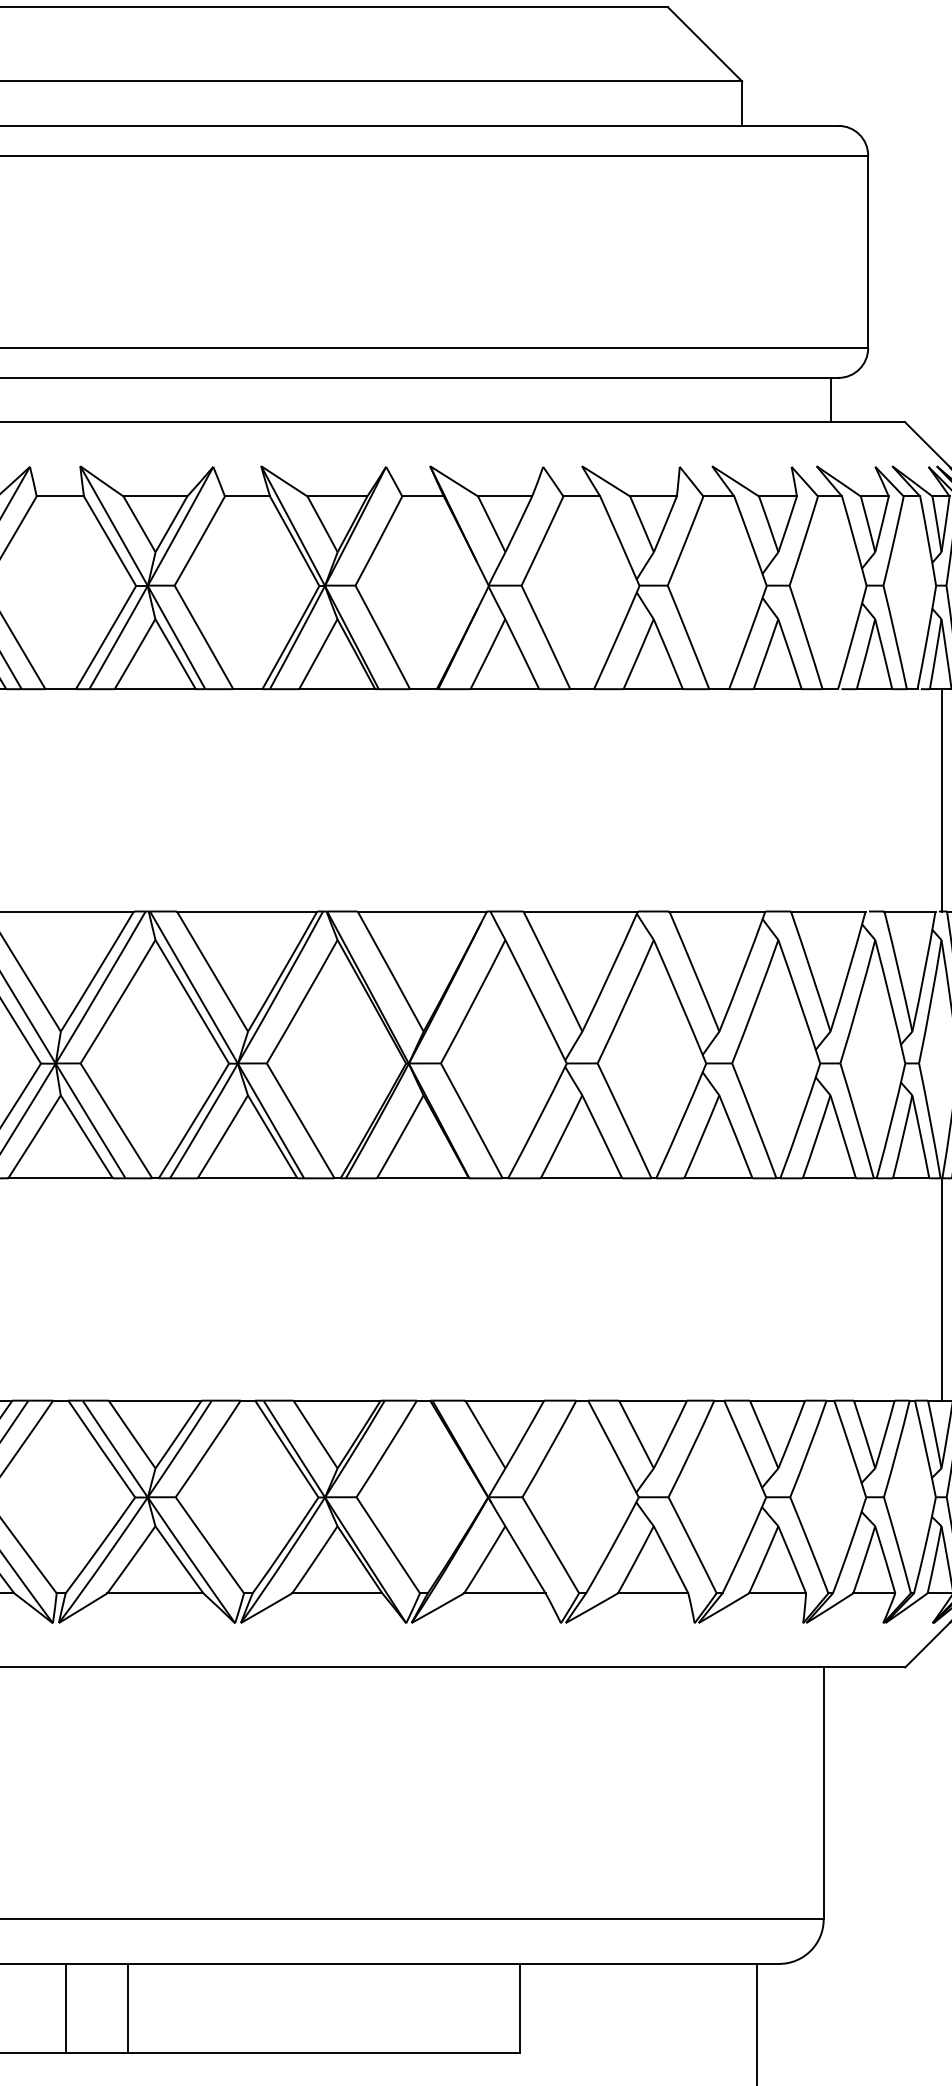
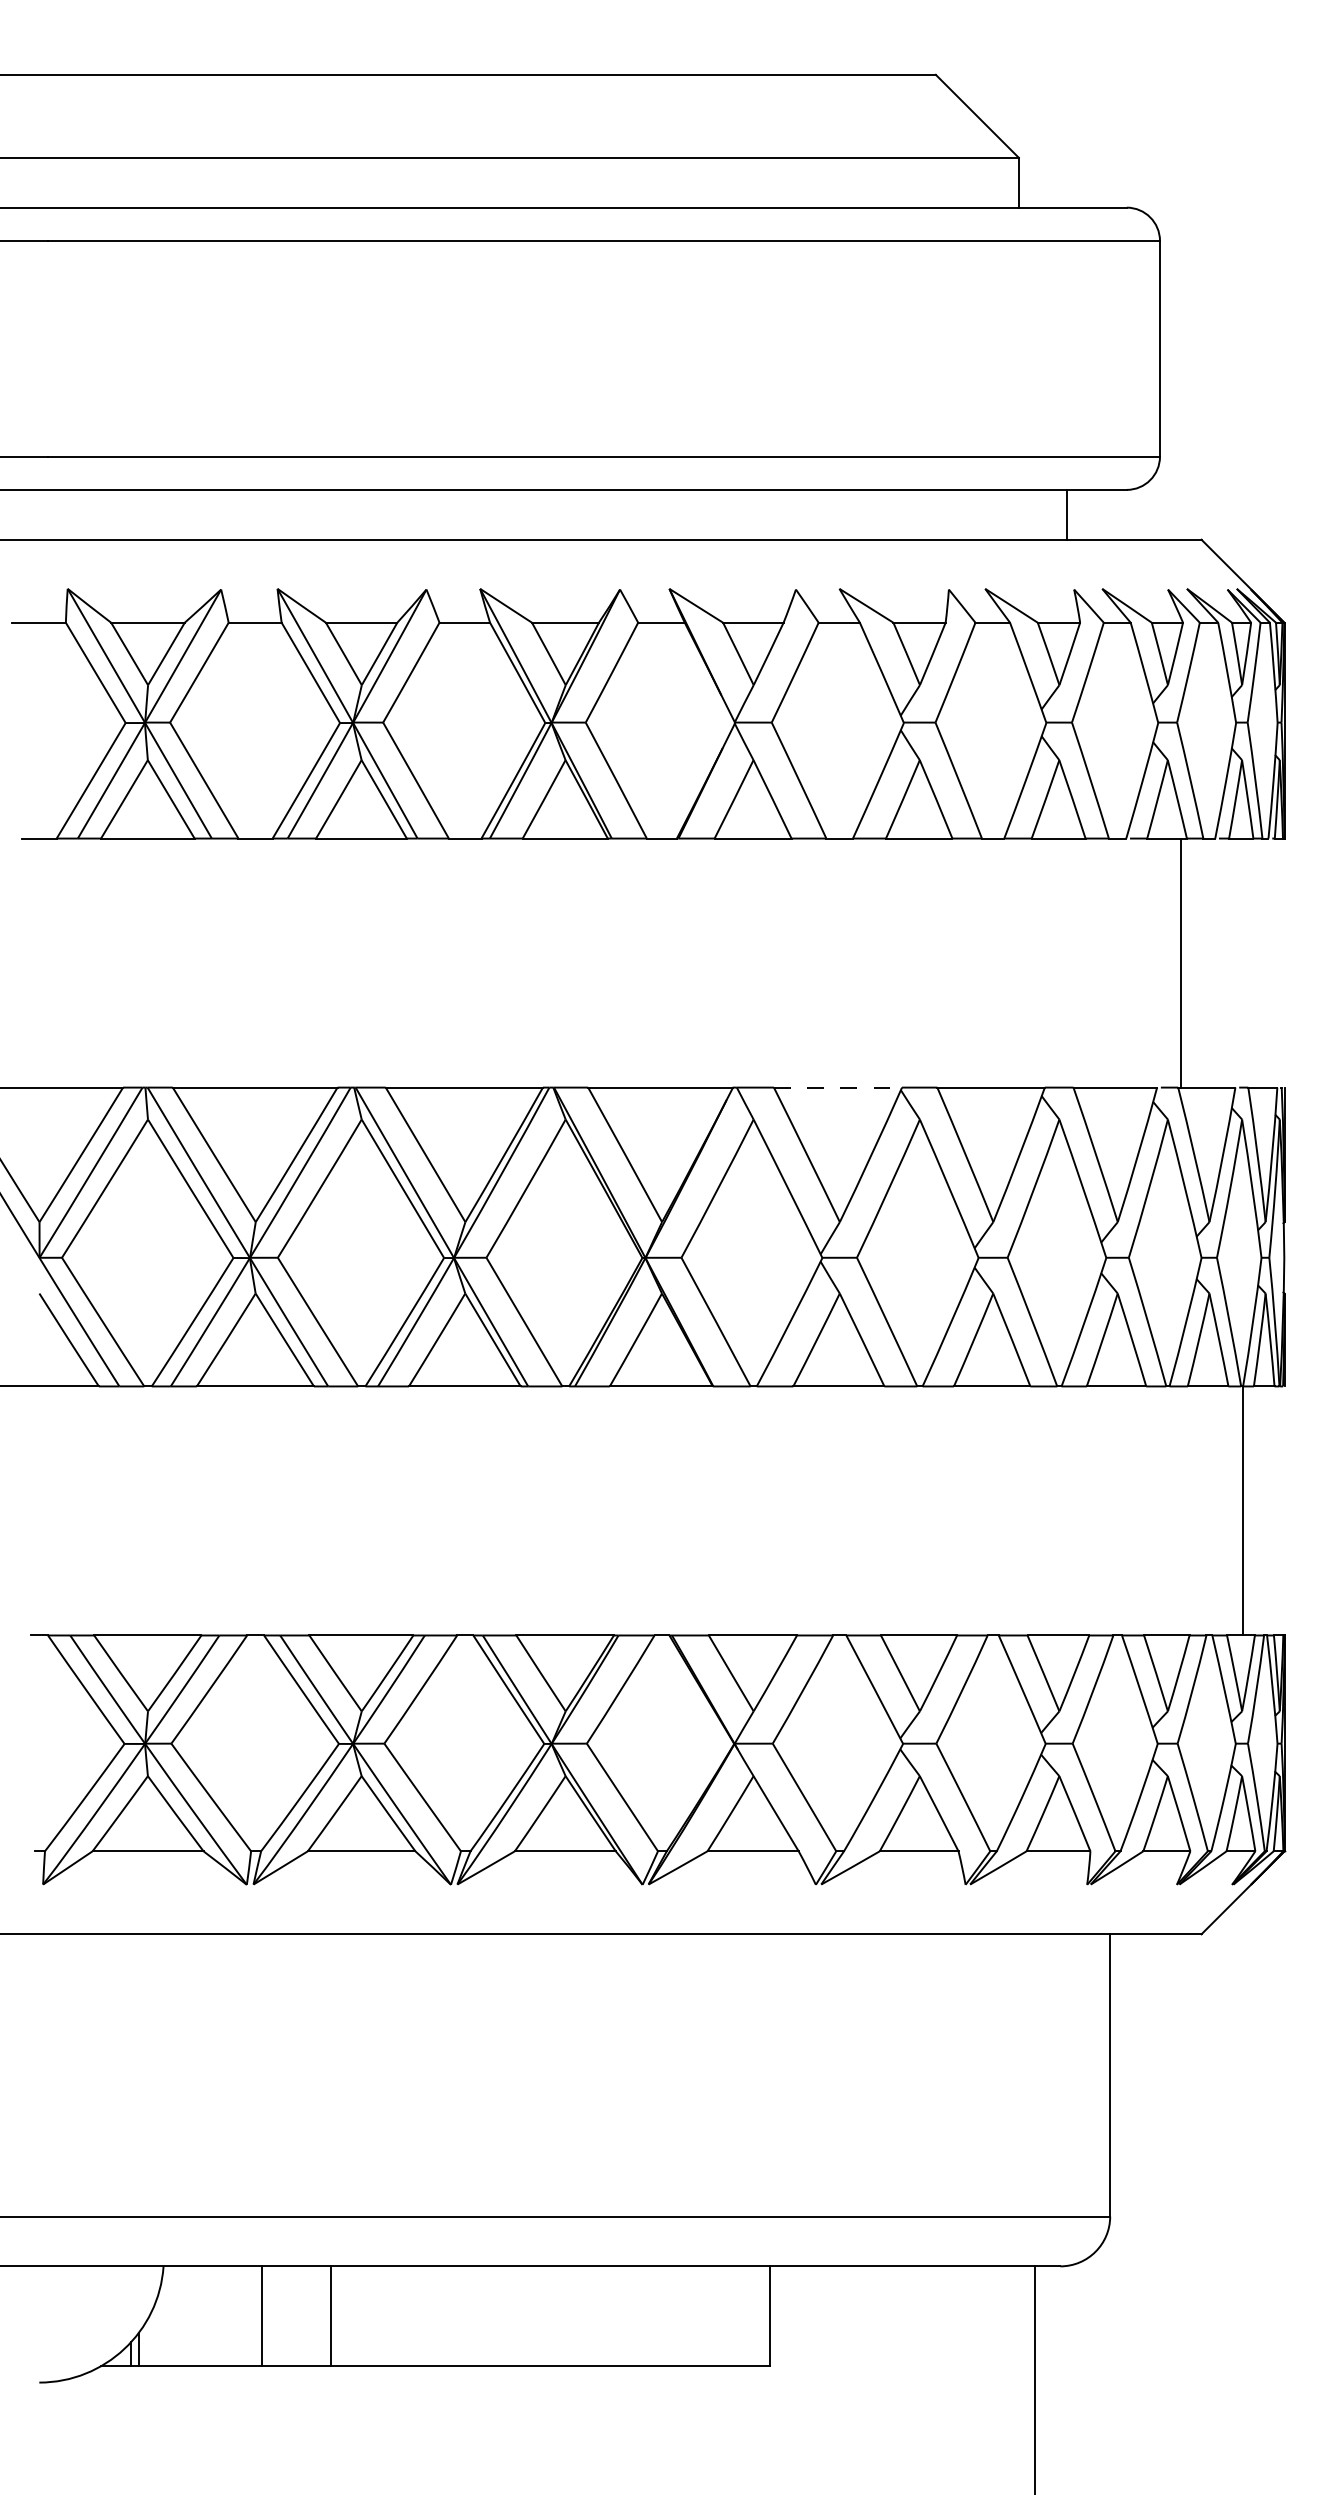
line: (831, 399) -> (1067, 514), moved
line: (942, 799) -> (1181, 962), moved
line: (581, 911) -> (838, 1087), solid -> dashed

